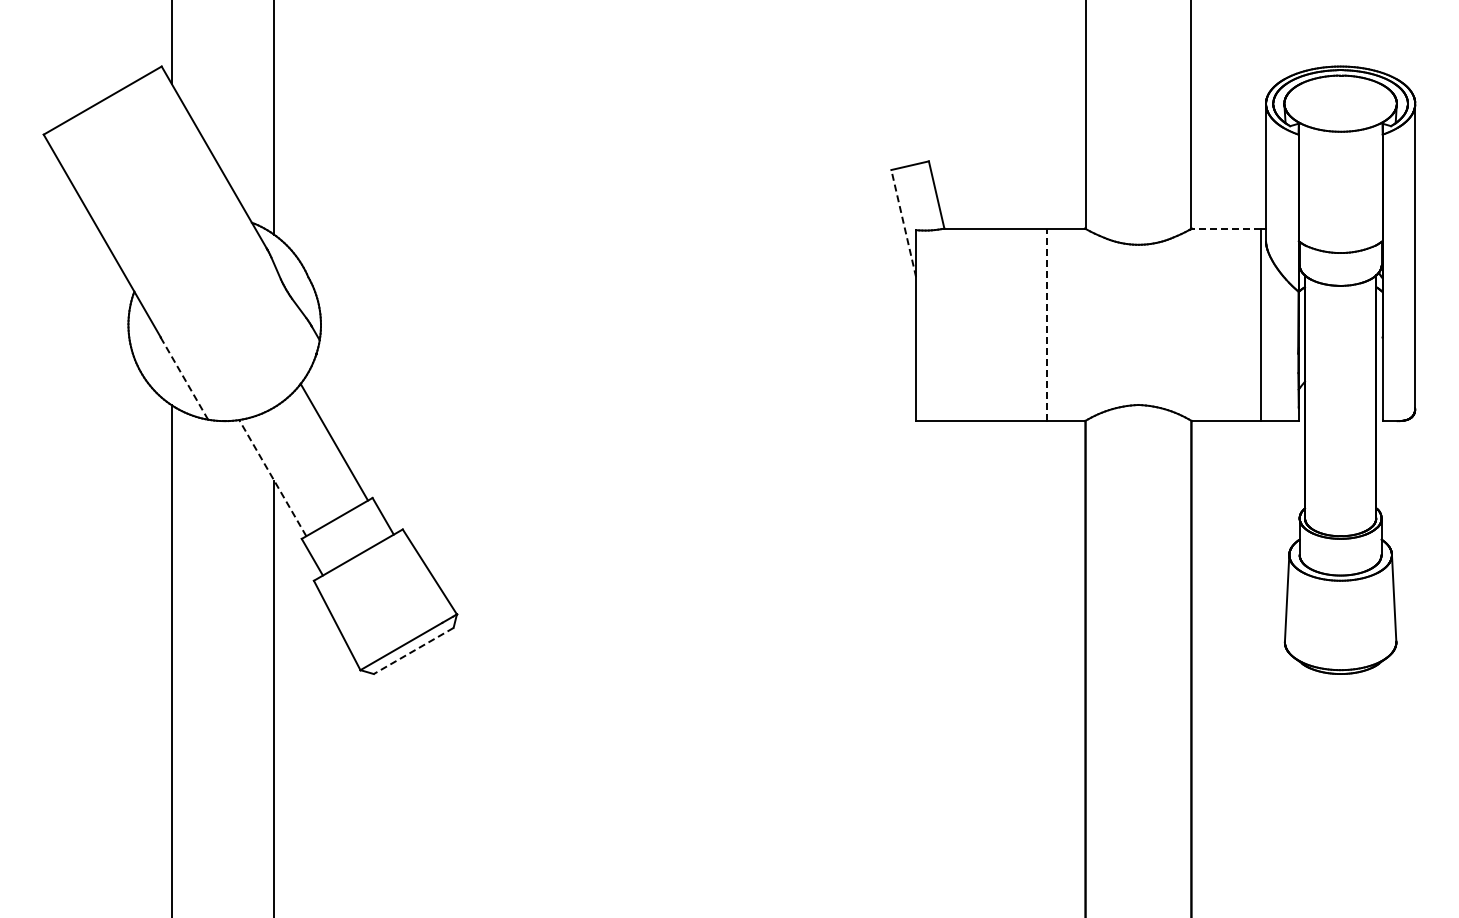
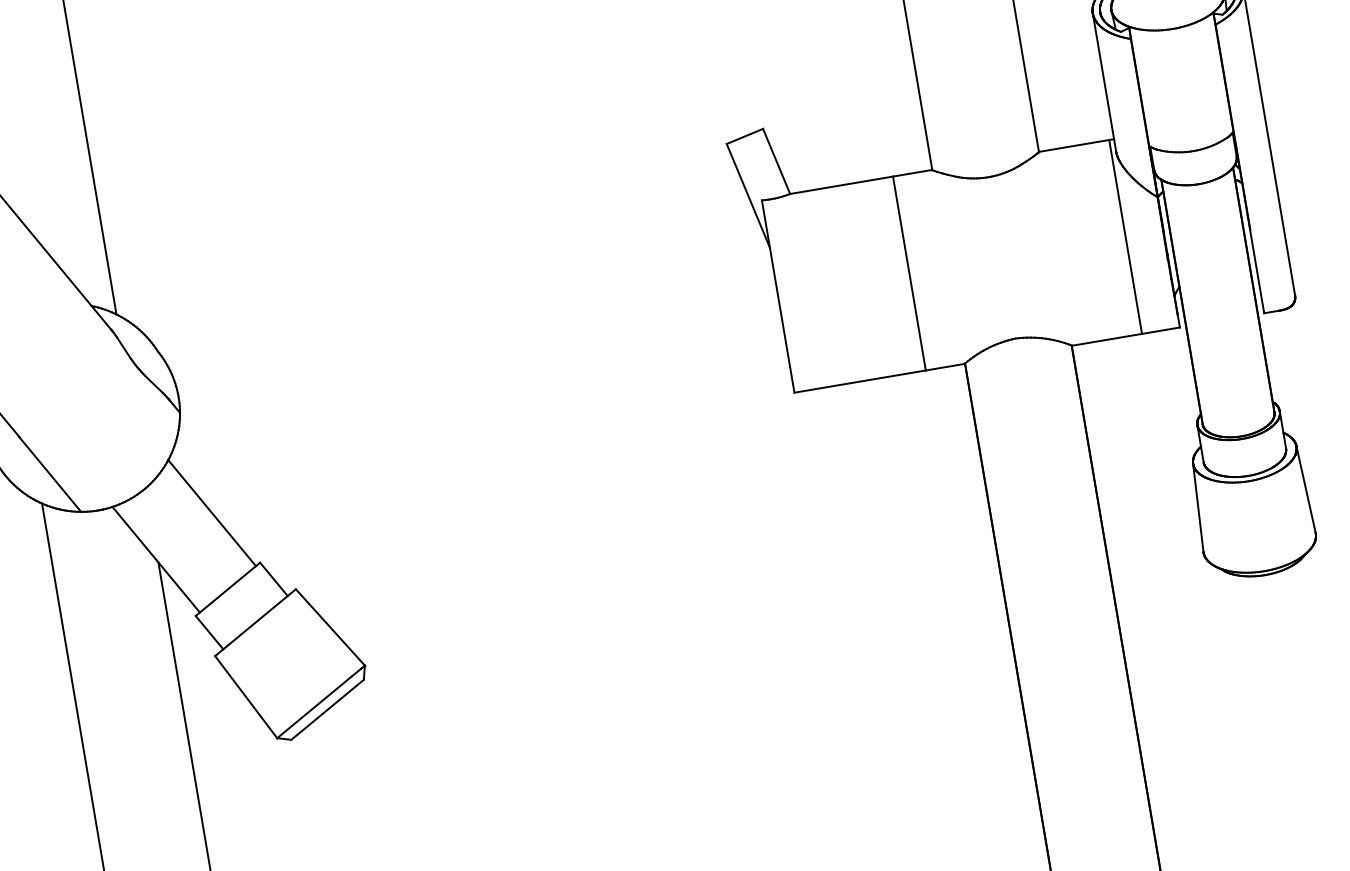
line: (903, 223) -> (748, 195), dashed -> solid
line: (1226, 228) -> (1074, 145), dashed -> solid
line: (1046, 324) -> (909, 273), dashed -> solid
line: (184, 379) -> (50, 475), dashed -> solid
line: (272, 477) -> (155, 559), dashed -> solid
line: (413, 651) -> (327, 710), dashed -> solid

